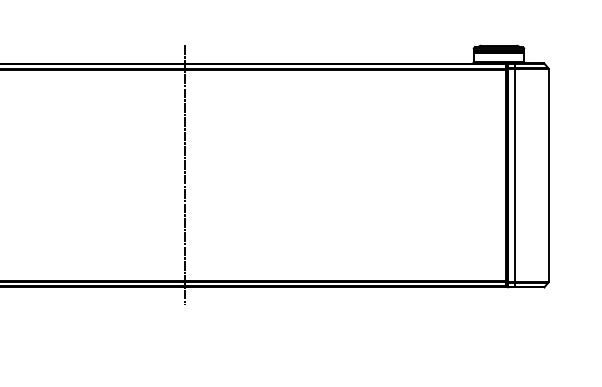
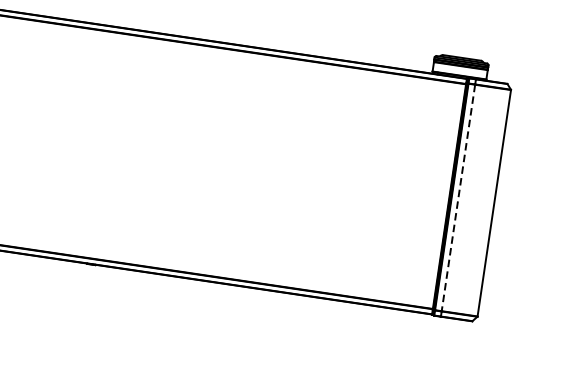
line: (184, 175) -> (108, 146), removed
line: (514, 175) -> (458, 197), solid -> dashed

